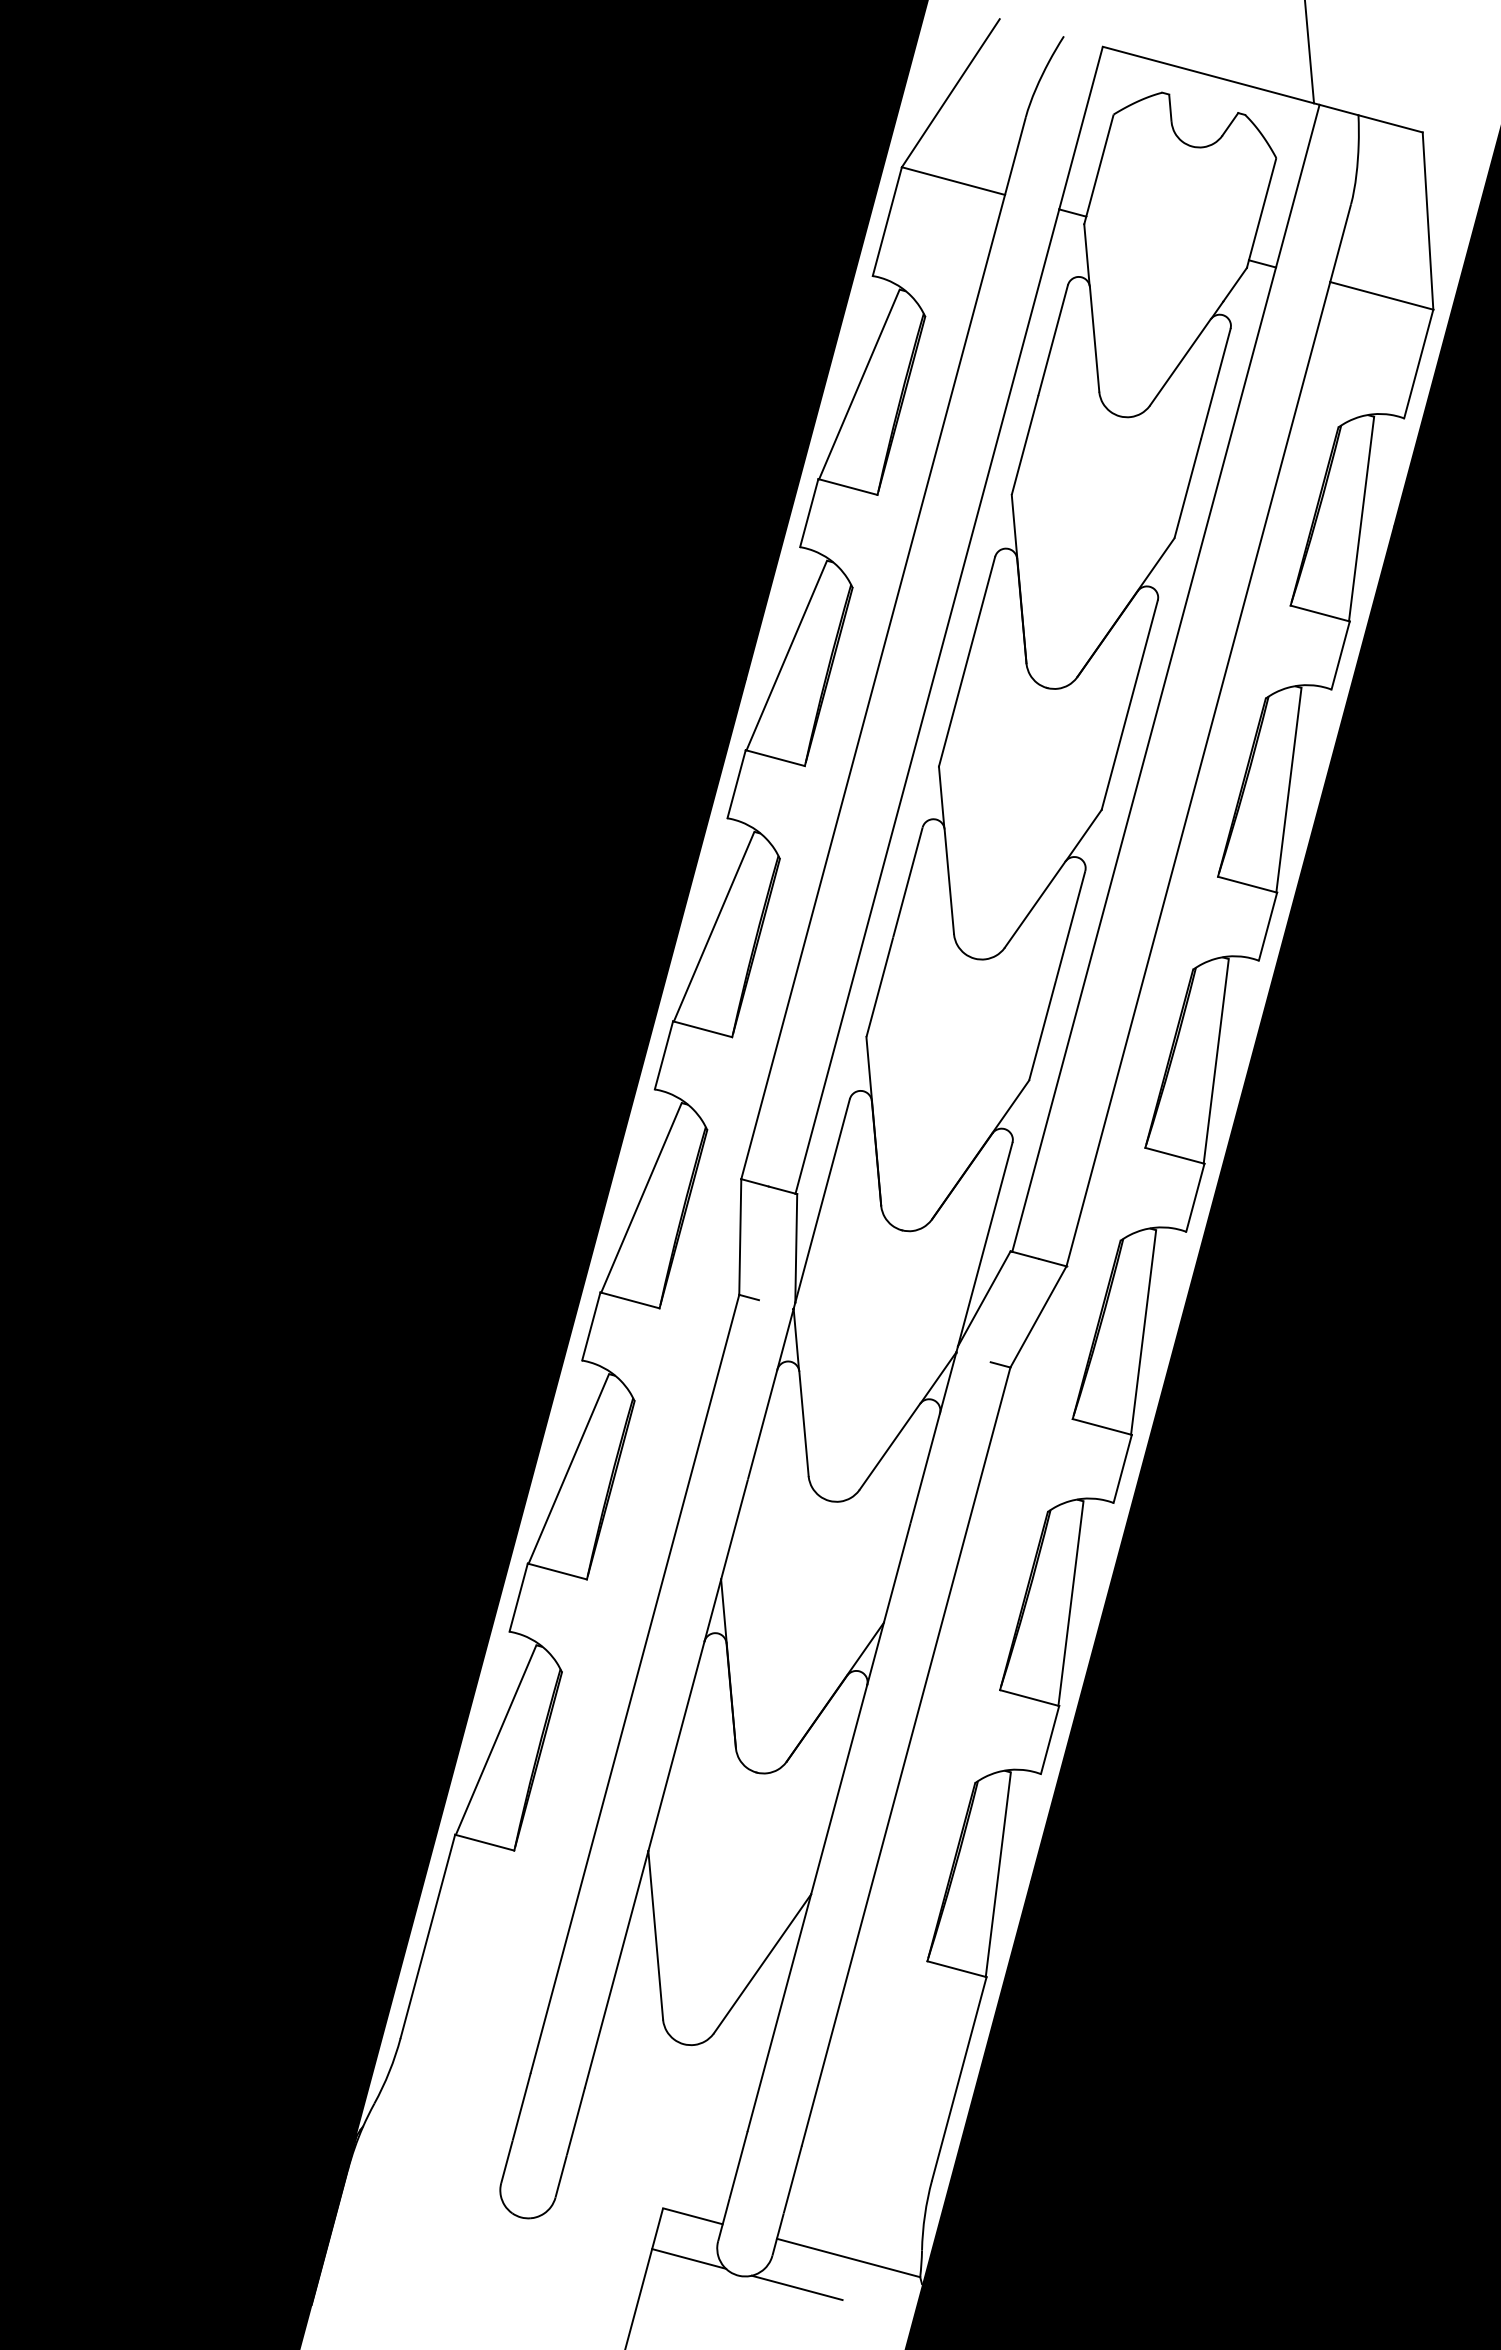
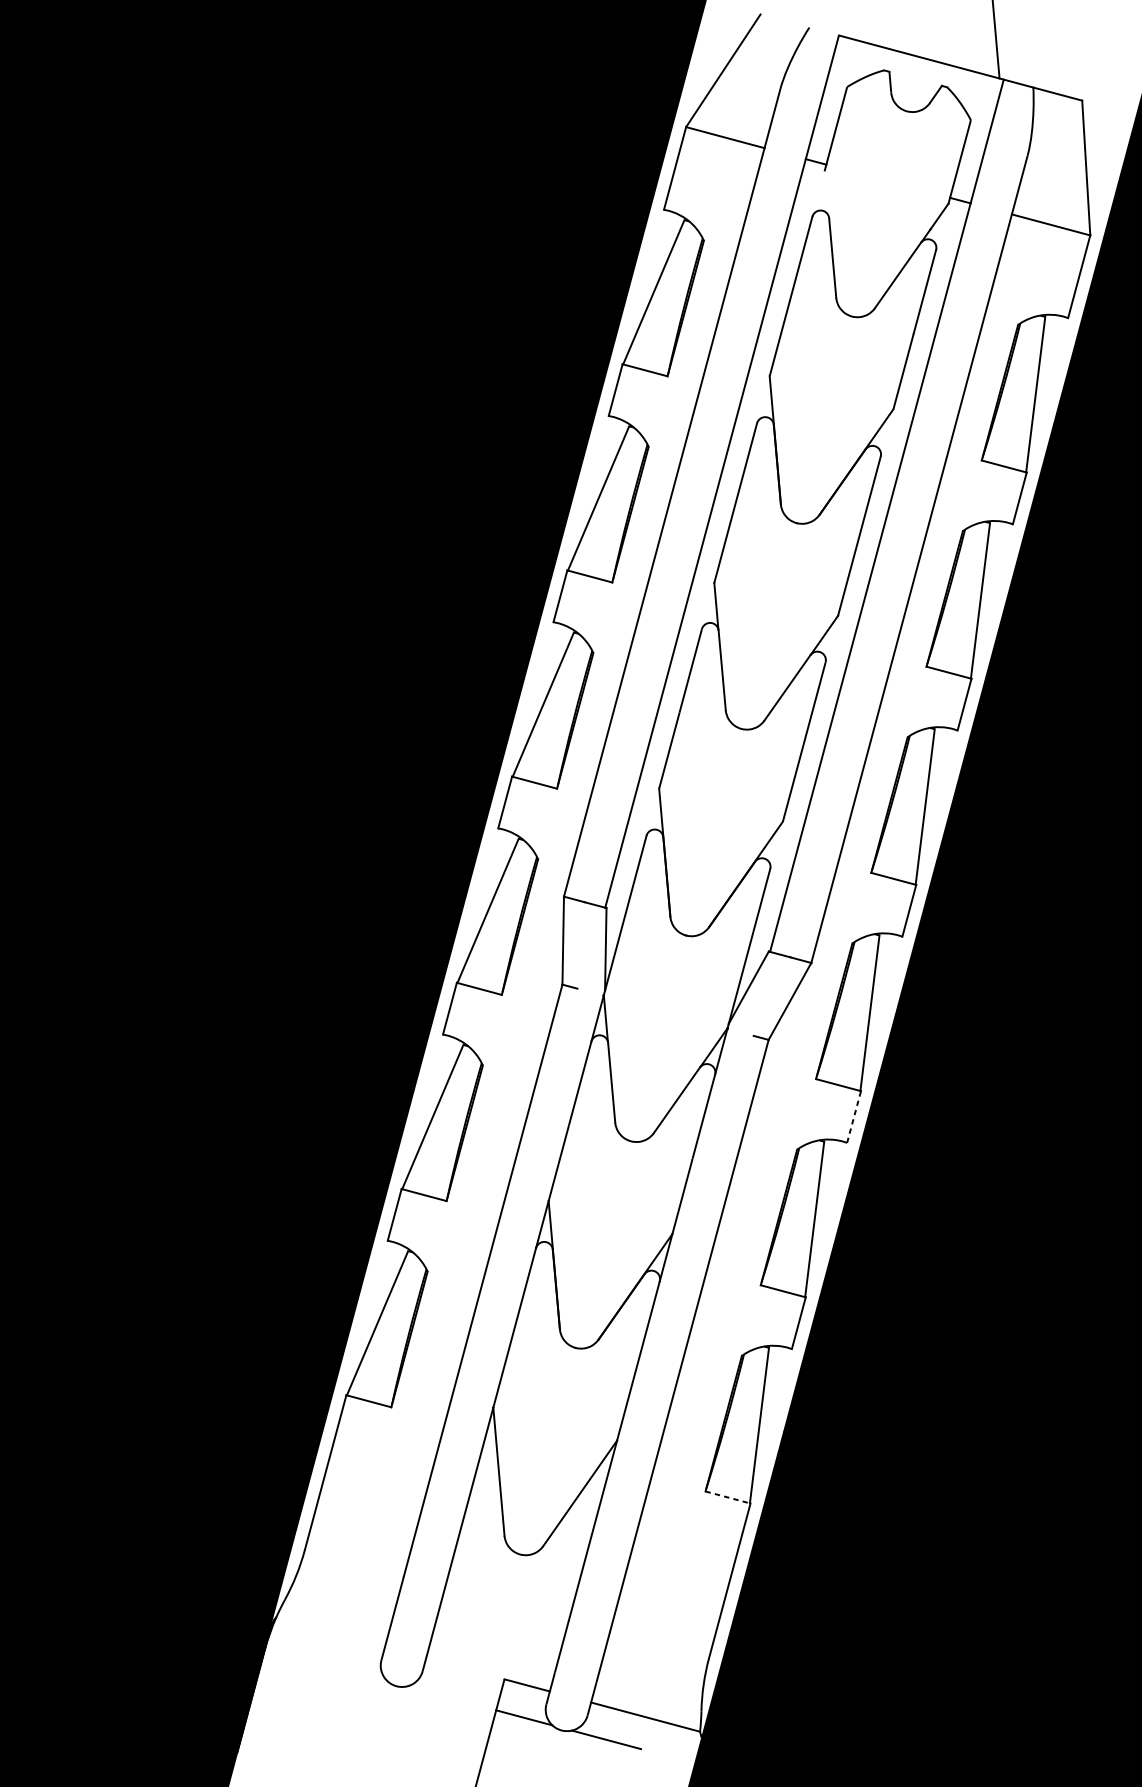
line: (1086, 254) -> (826, 193), removed
line: (1122, 1468) -> (853, 1116), solid -> dashed
line: (957, 1969) -> (728, 1497), solid -> dashed

